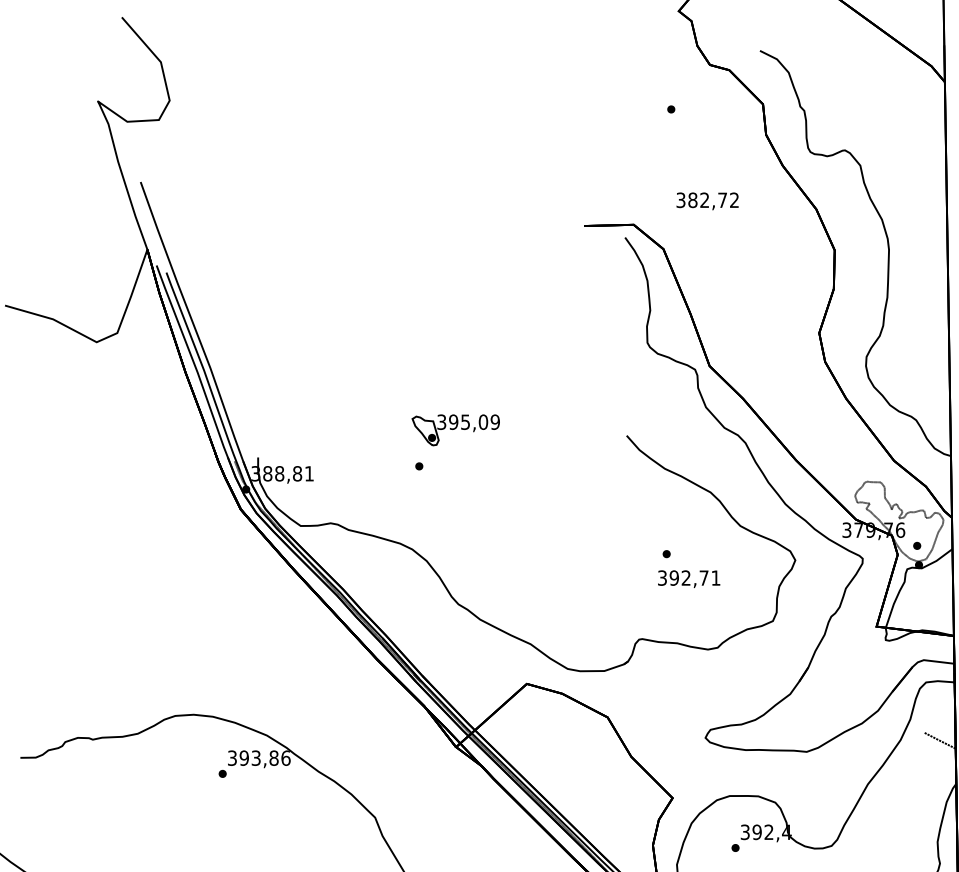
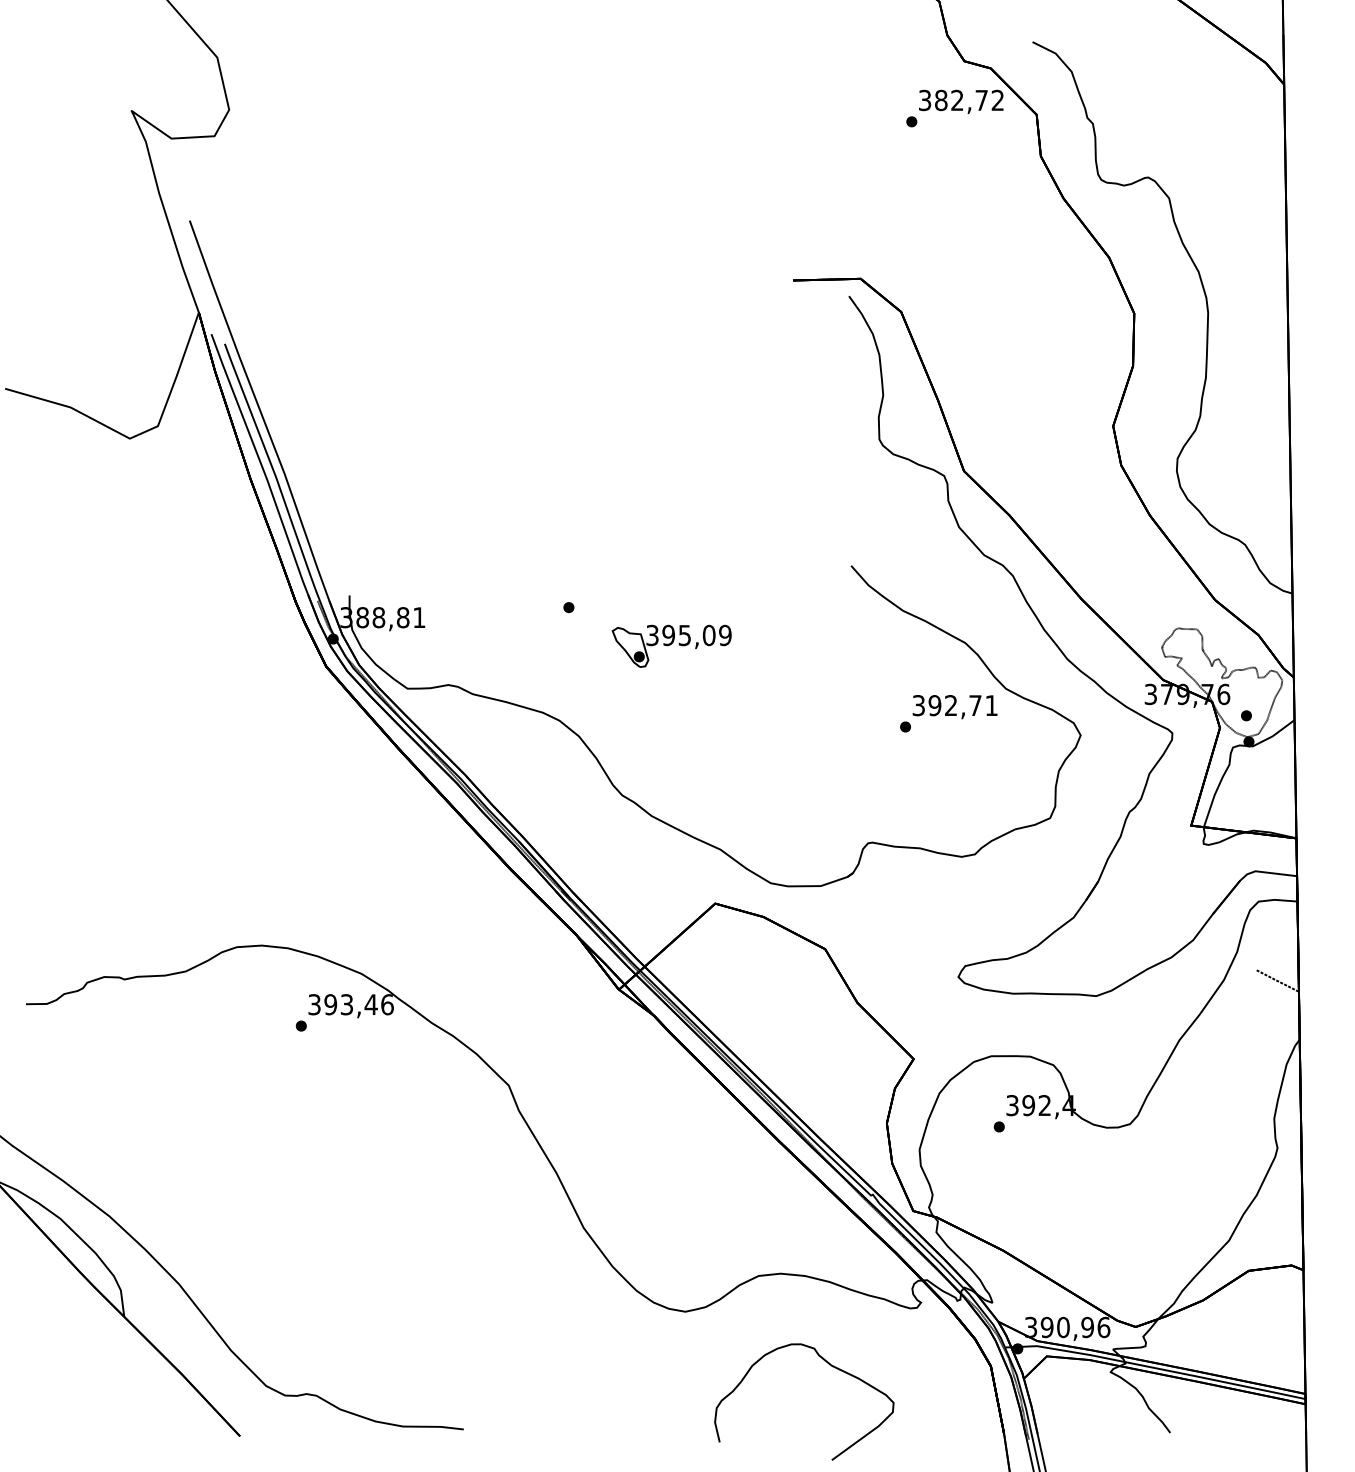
text: (707, 201) -> (961, 101), moved
part: (455, 429) -> (671, 645), moved
text: (688, 579) -> (954, 707), moved
text: (273, 758) -> (370, 1004), 393,86 -> 393,46

